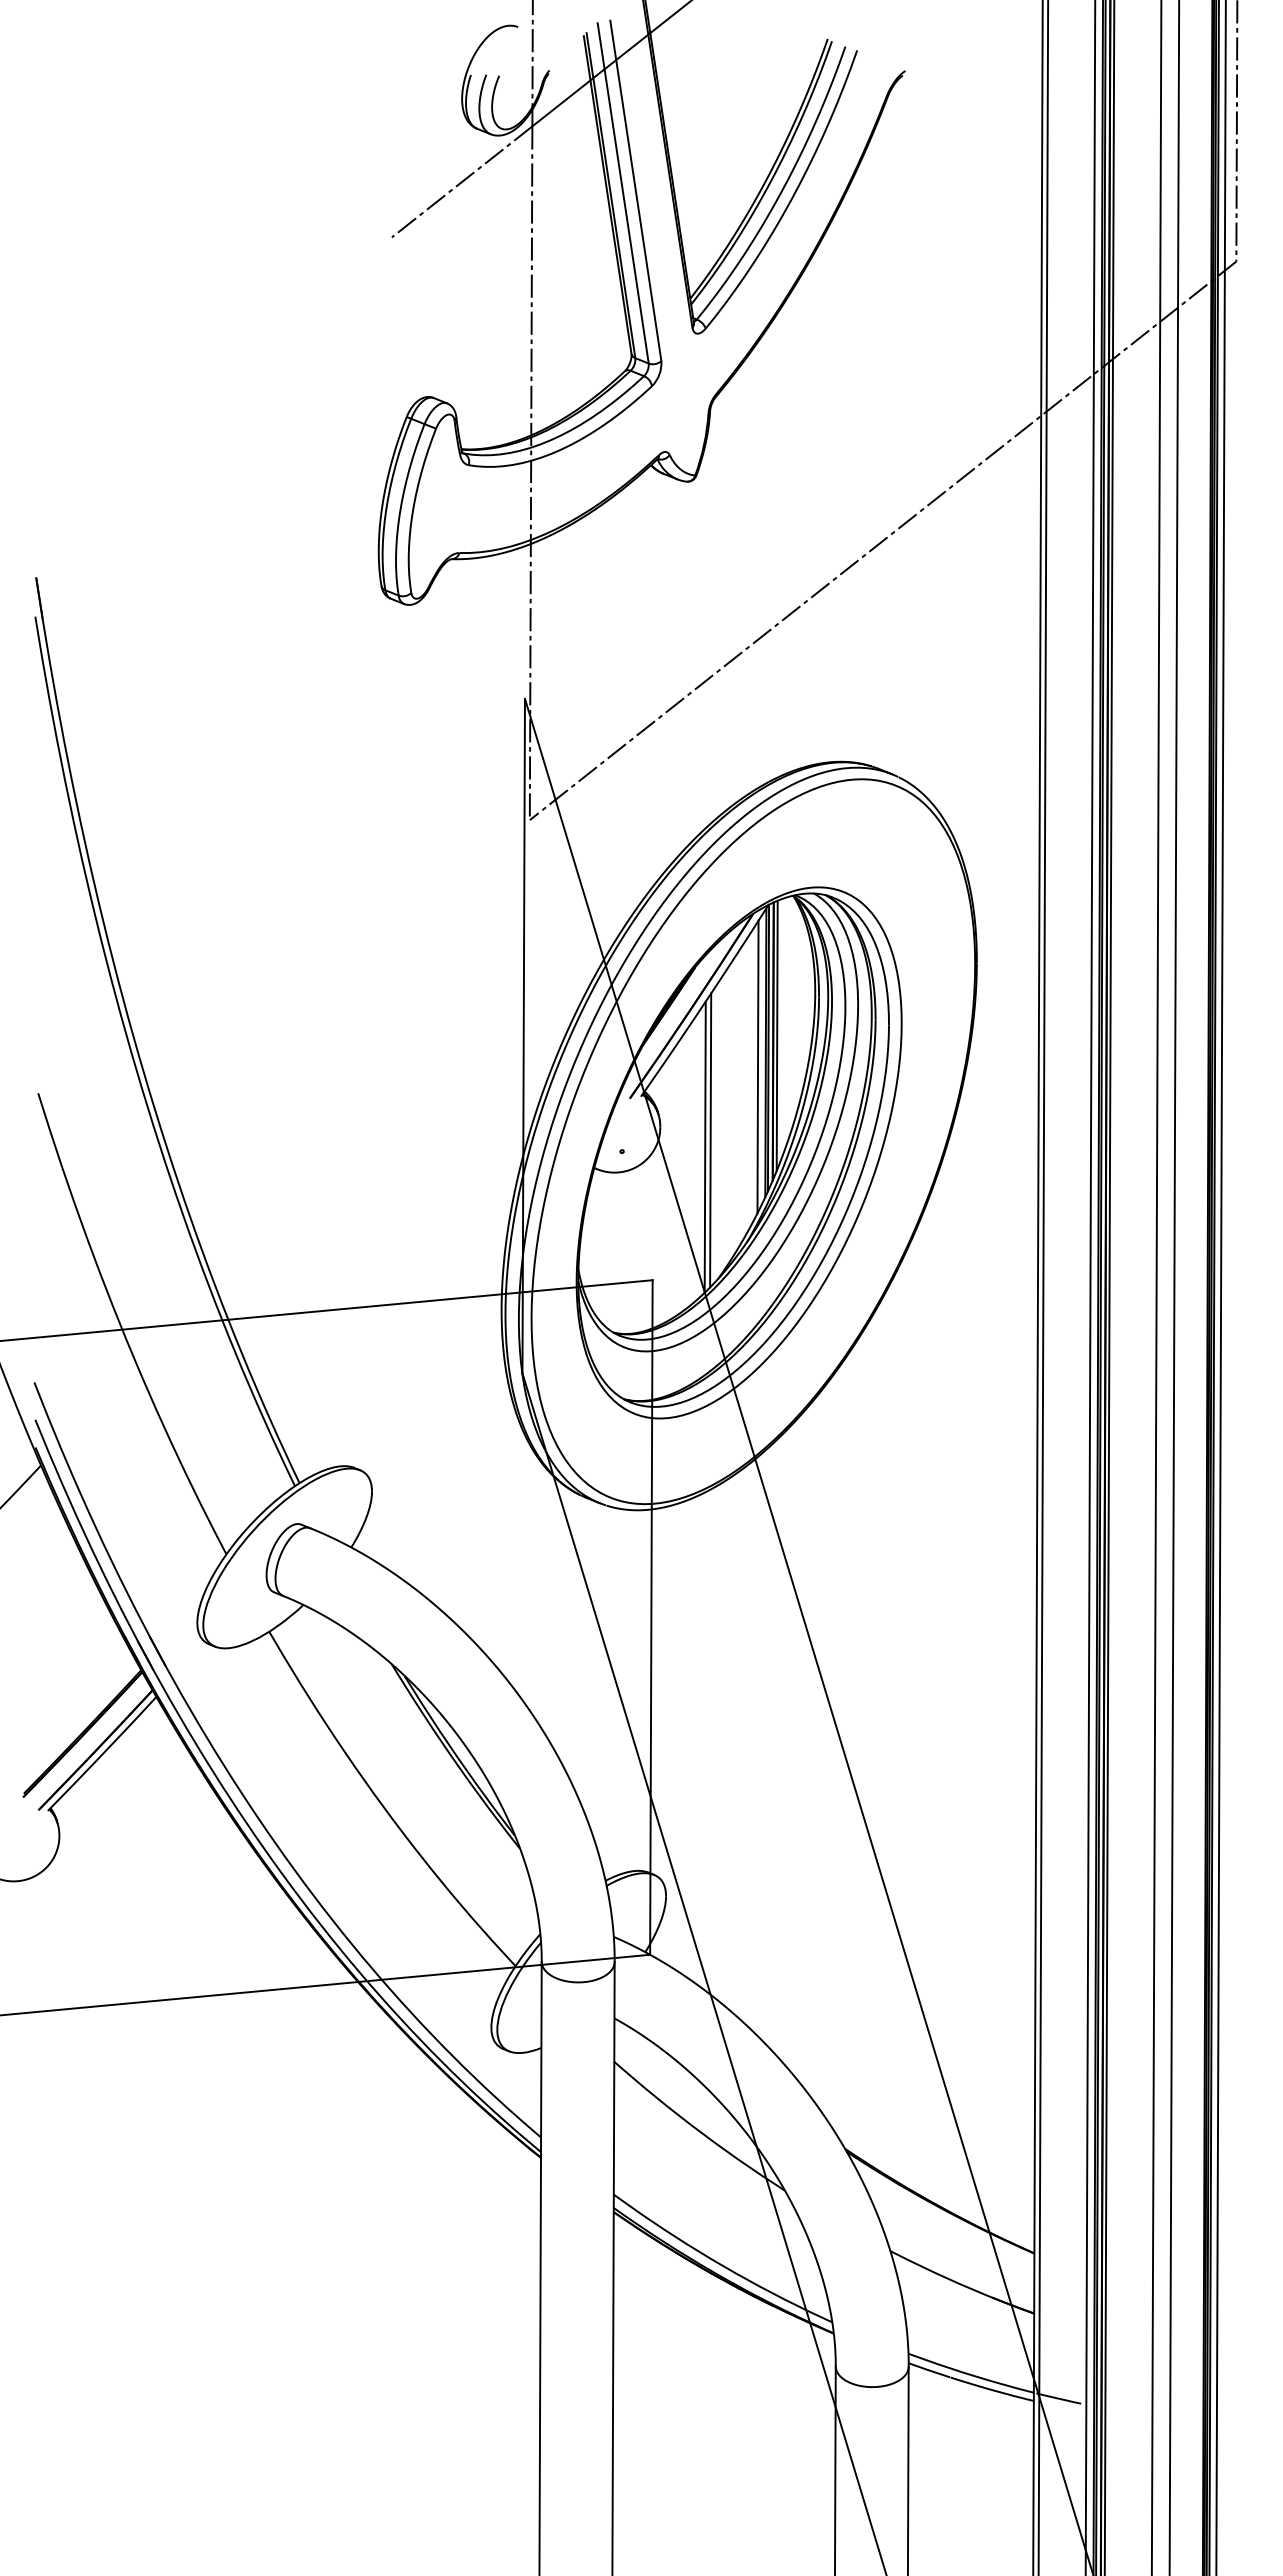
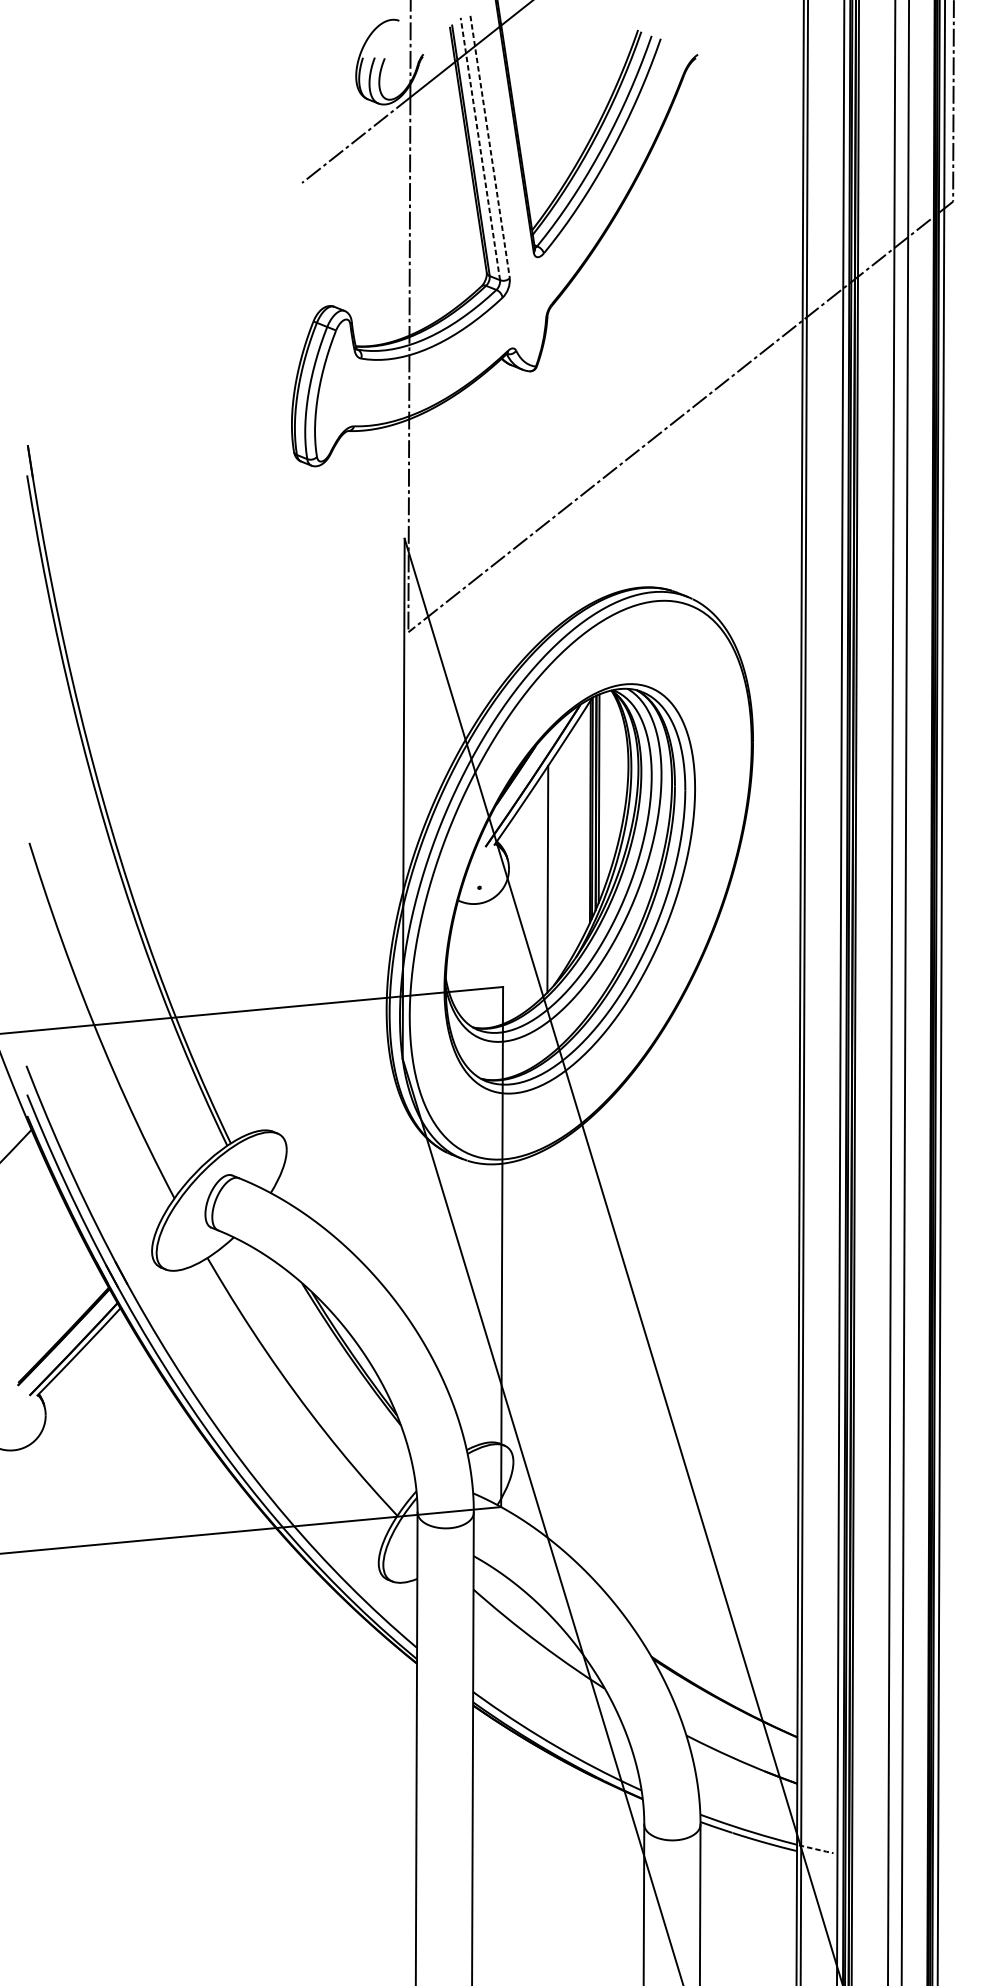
line: (635, 191) -> (489, 147), solid -> dashed
line: (623, 192) -> (480, 148), solid -> dashed
line: (757, 1066) -> (583, 822), removed
line: (704, 1146) -> (543, 883), removed
line: (1059, 2398) -> (816, 1849), solid -> dashed

